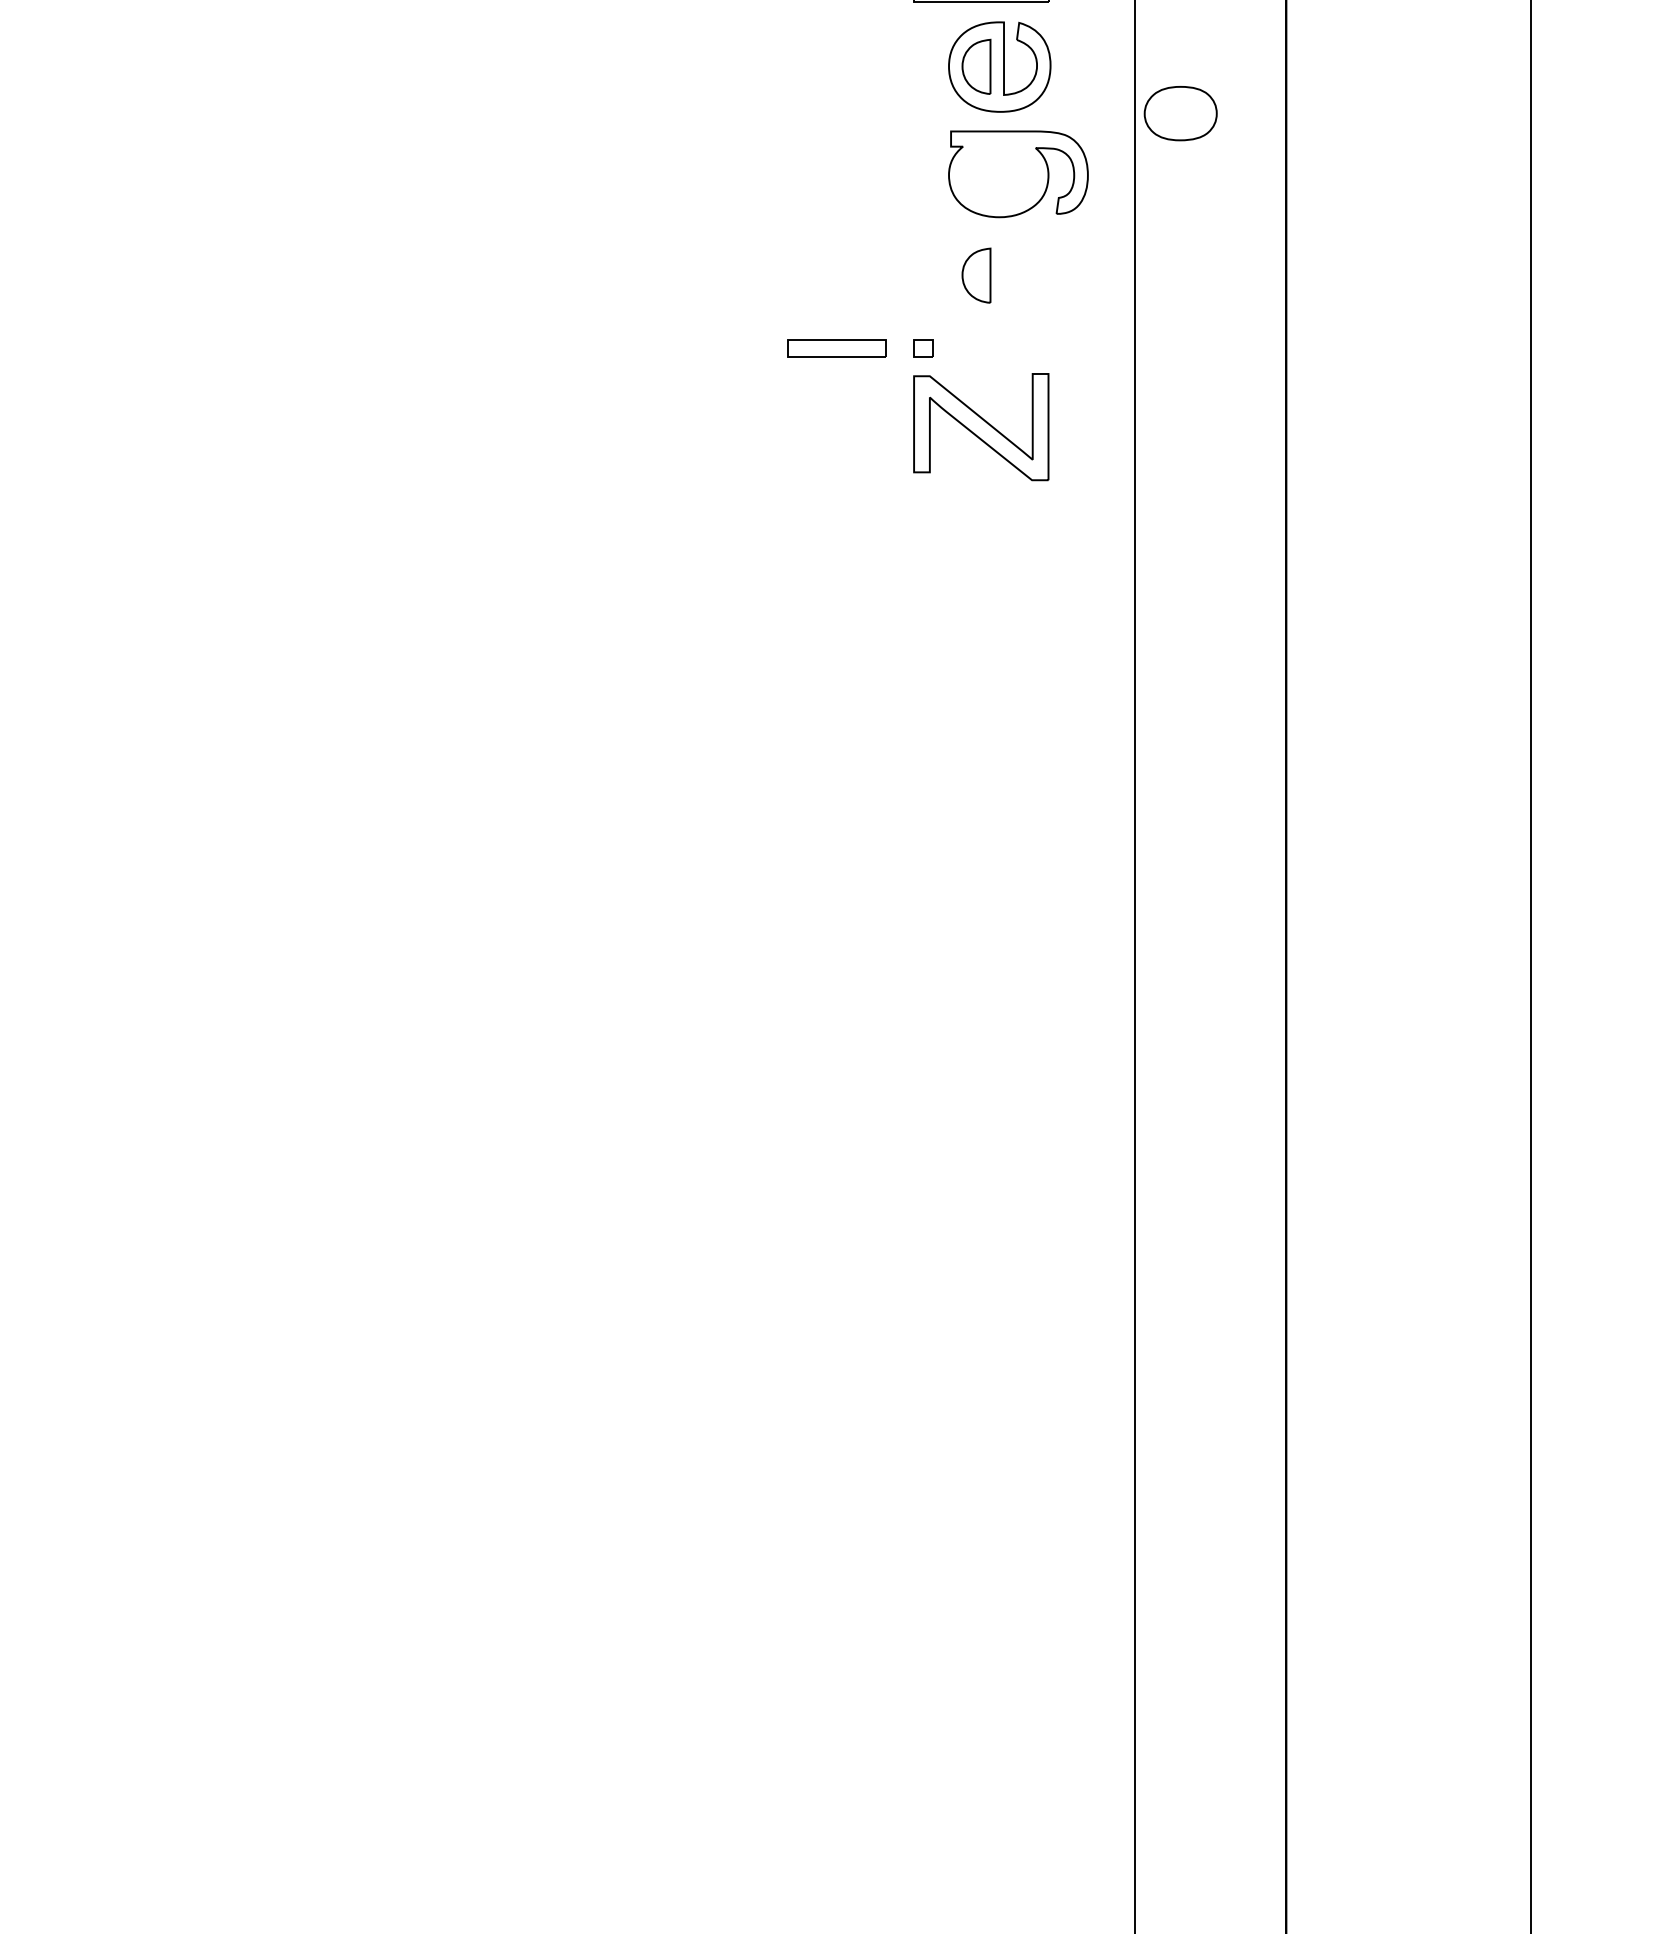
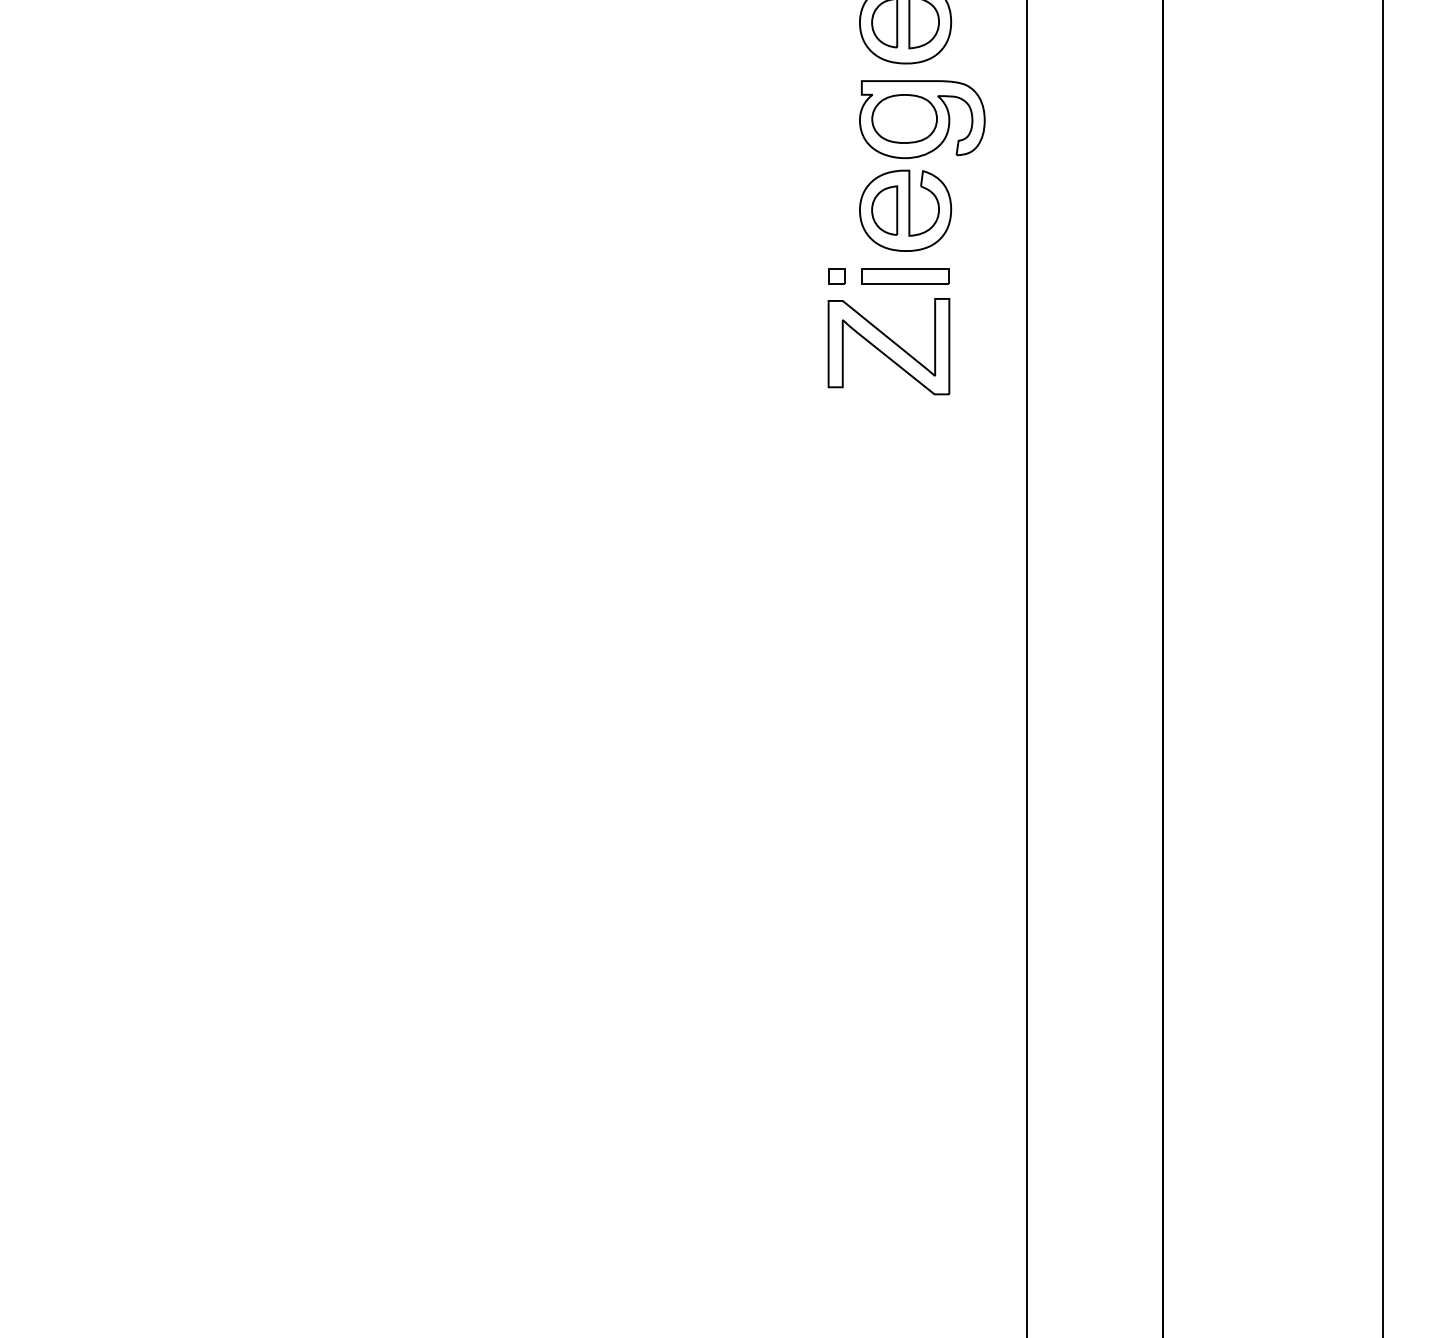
part: (1180, 113) -> (904, 118), moved
part: (999, 275) -> (905, 210), added
part: (836, 348) -> (905, 276), moved

